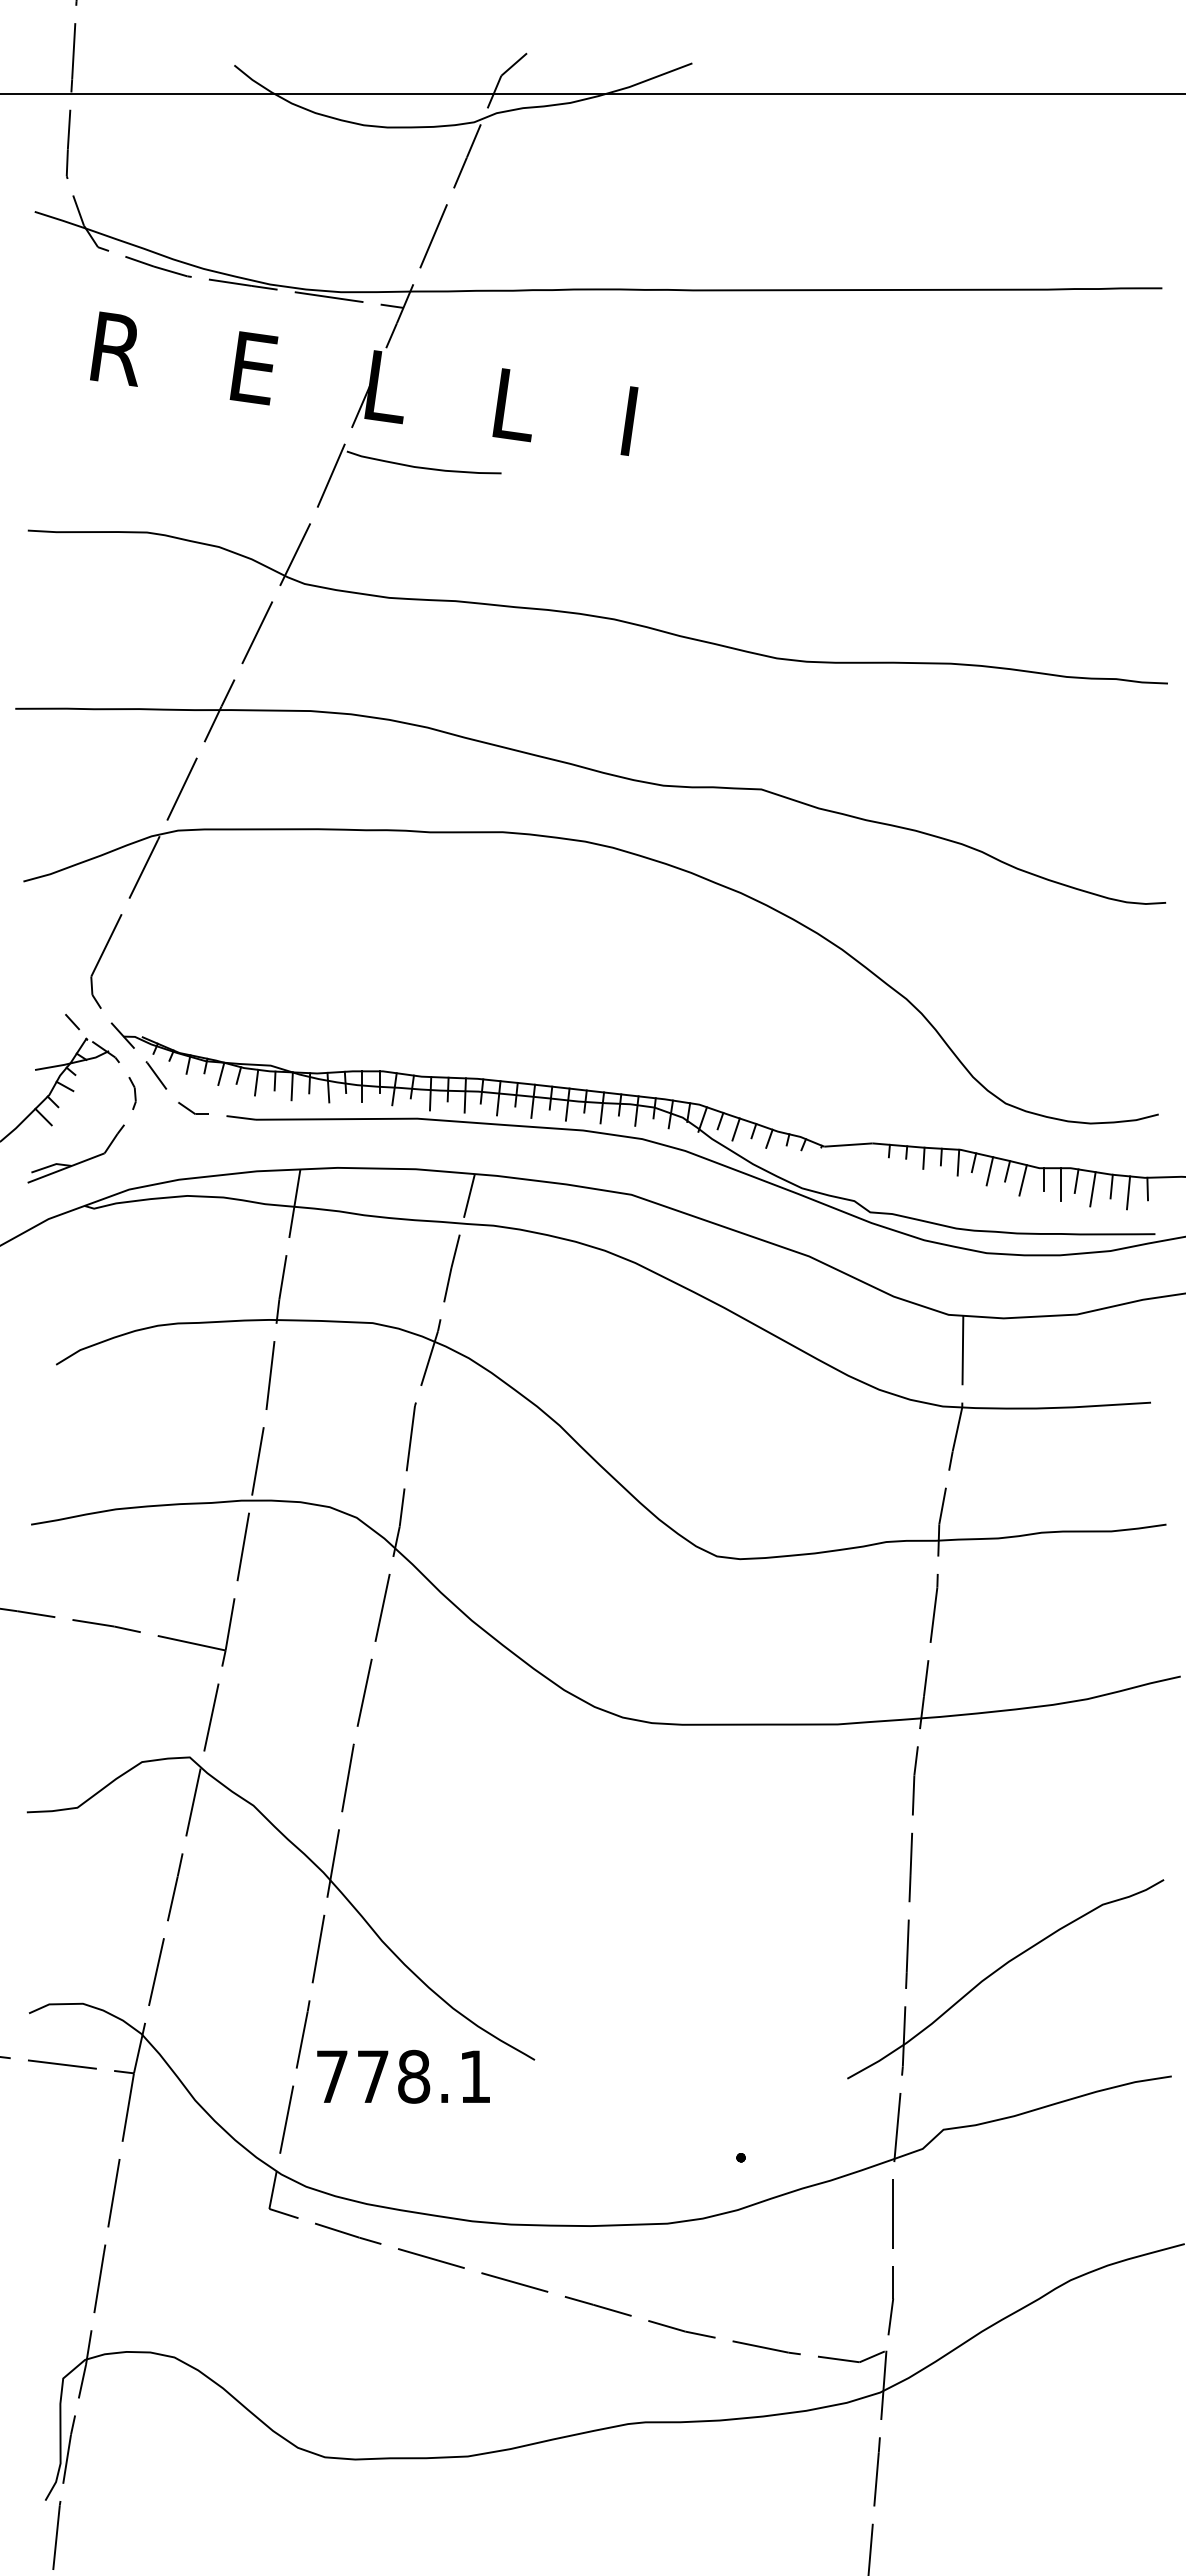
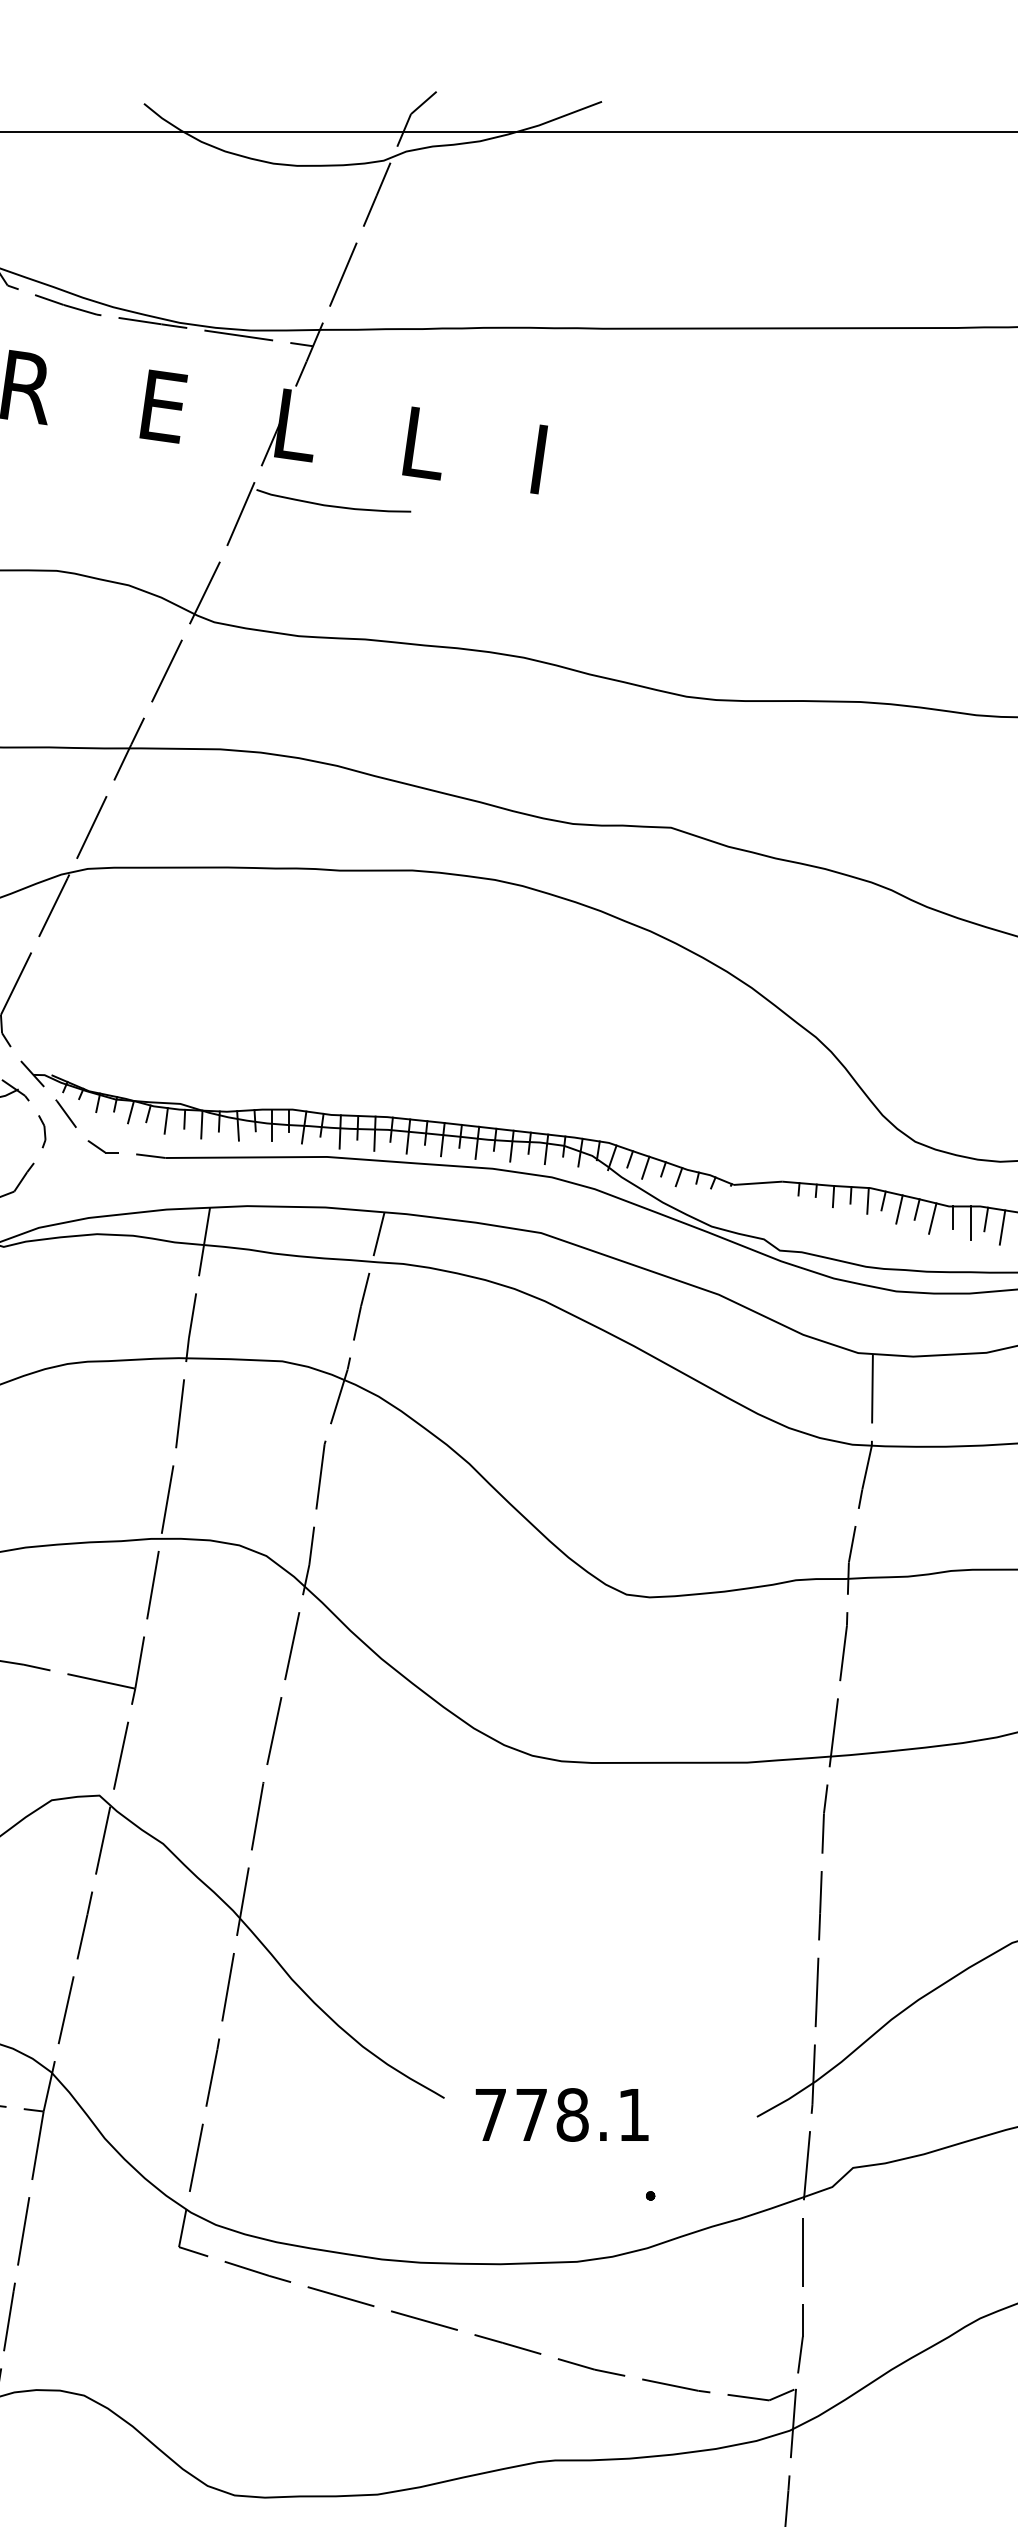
text: (403, 2076) -> (562, 2114), moved

